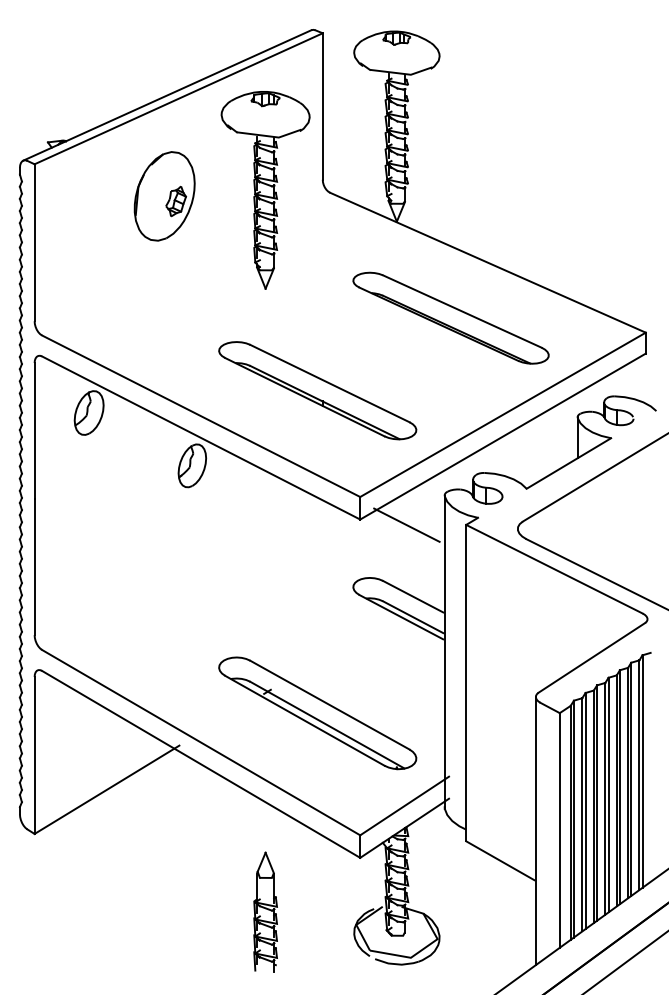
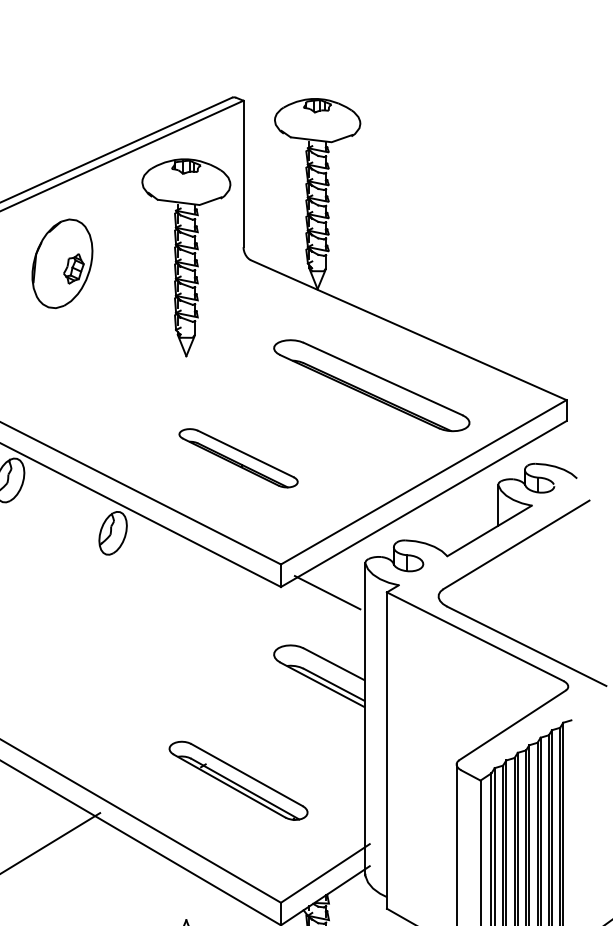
part: (164, 196) -> (62, 263), moved
part: (317, 390) -> (238, 457), size x0.6
part: (317, 713) -> (238, 780), size x0.7

